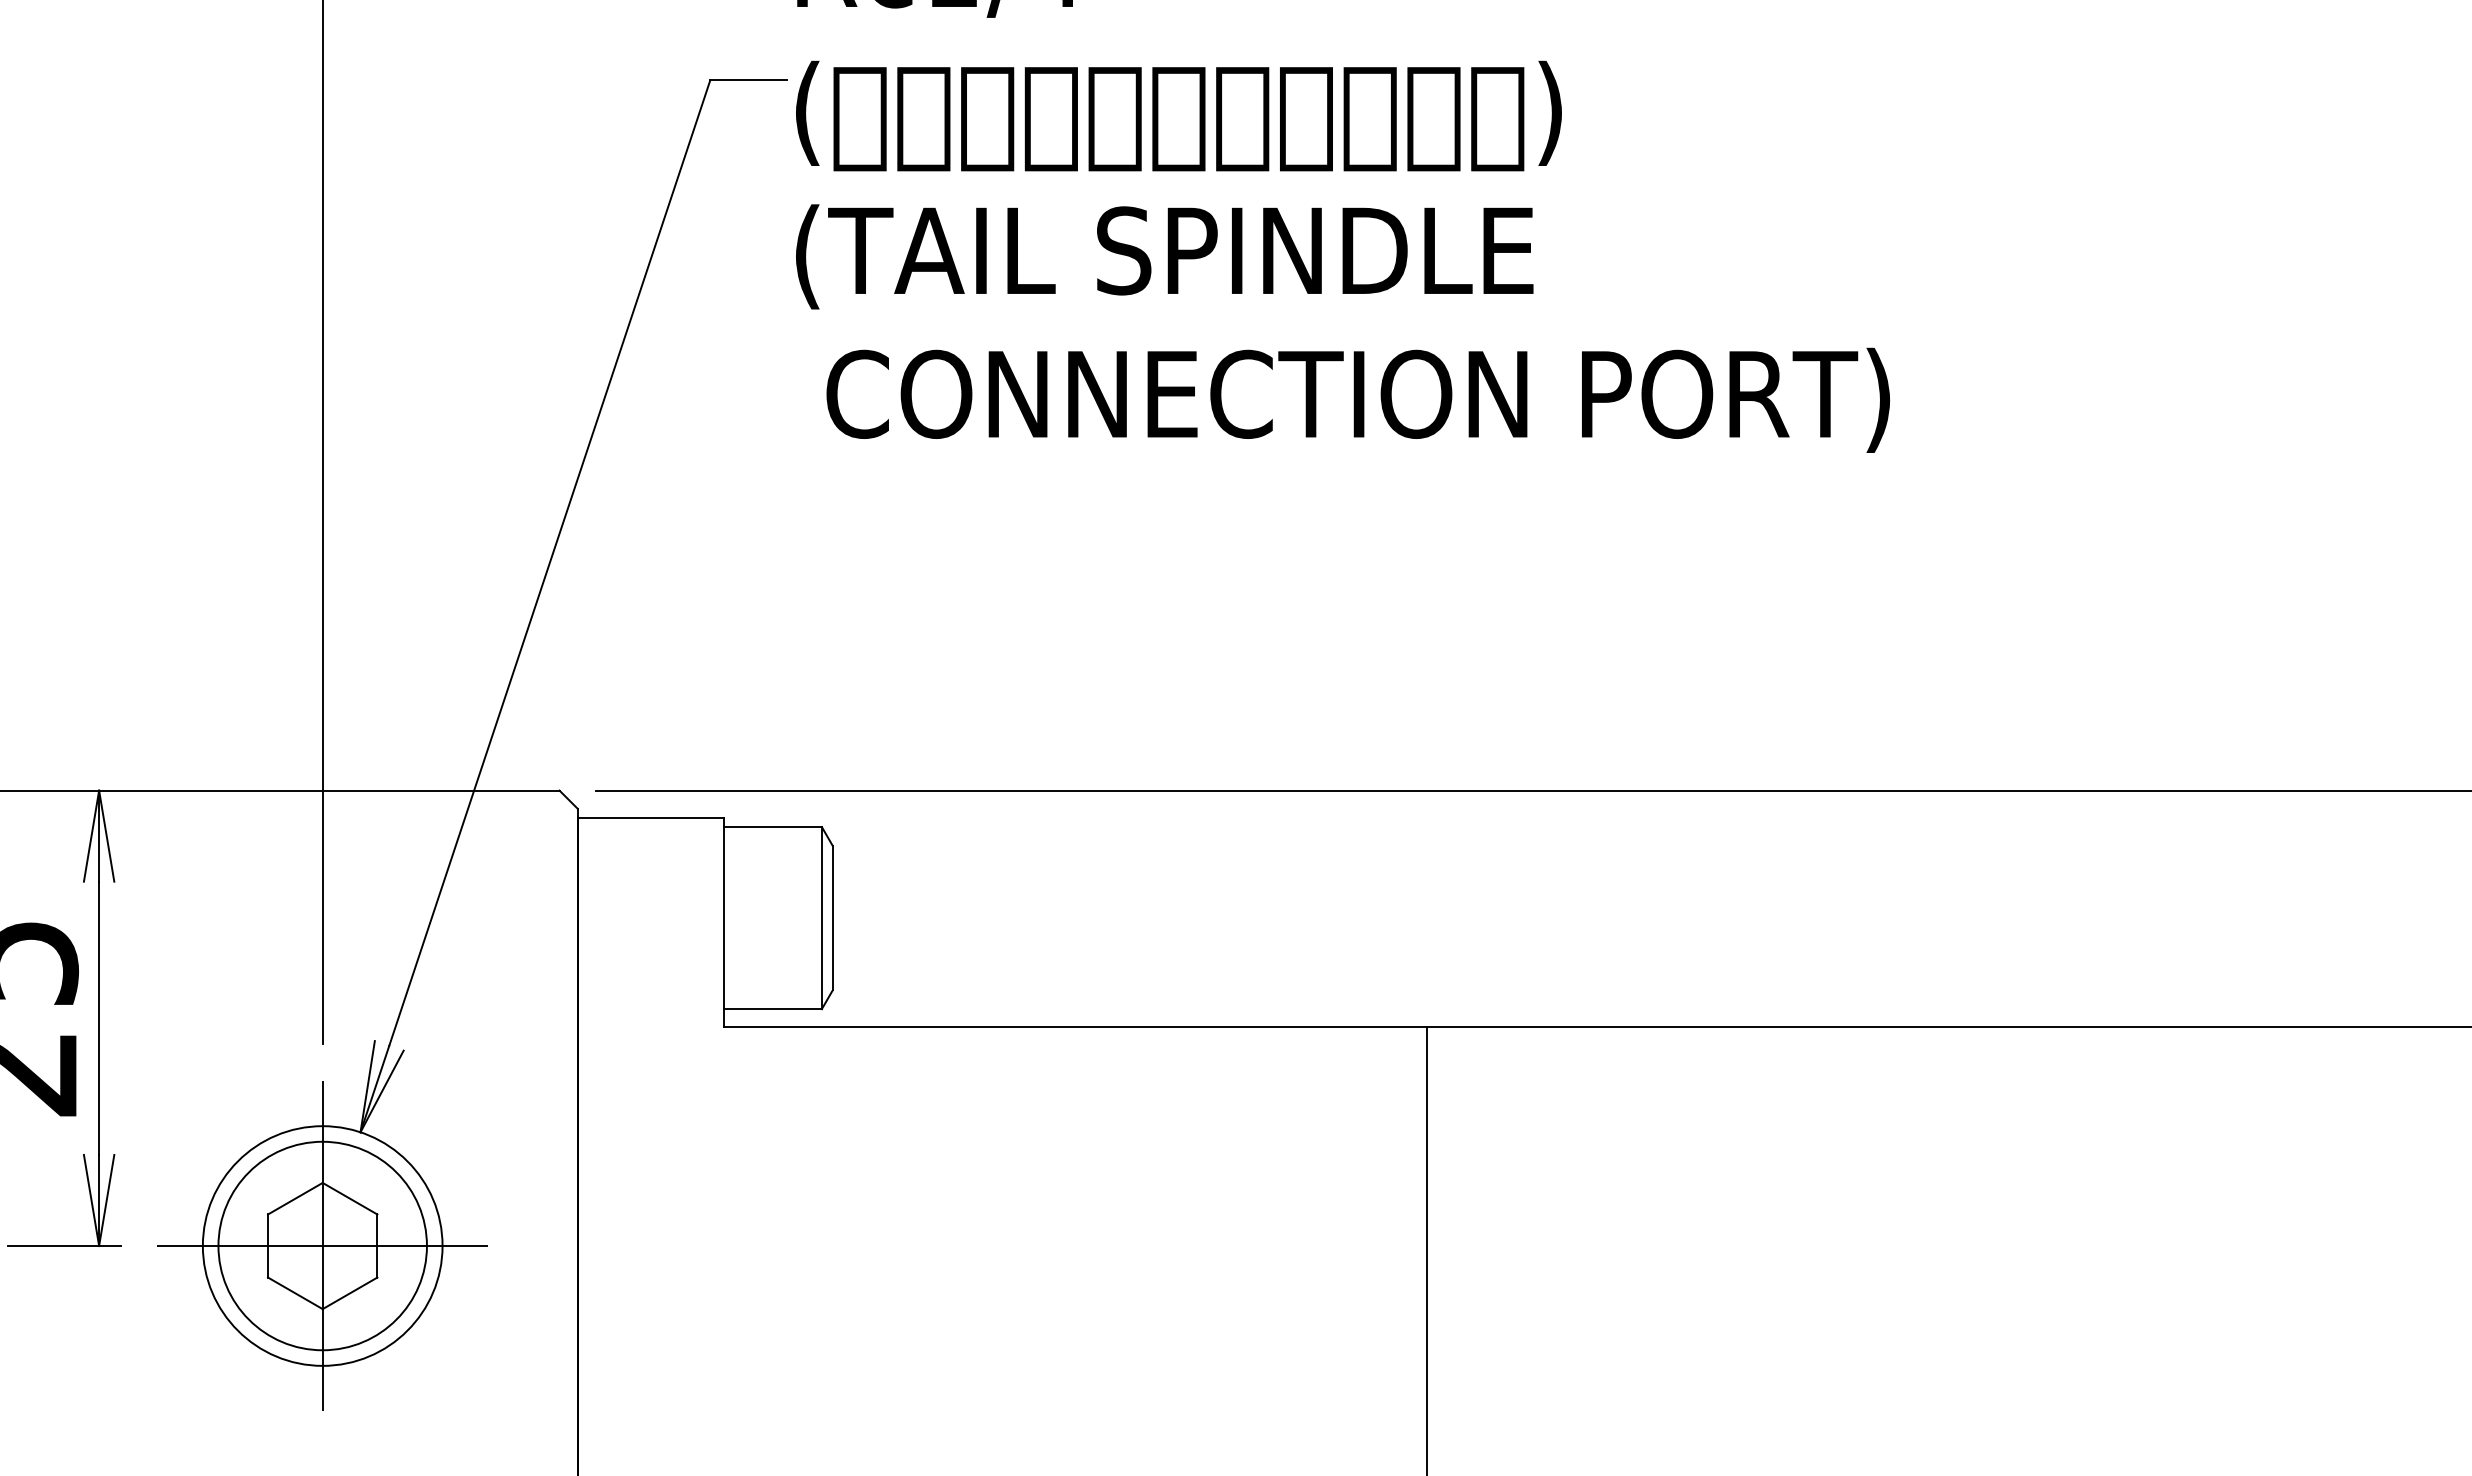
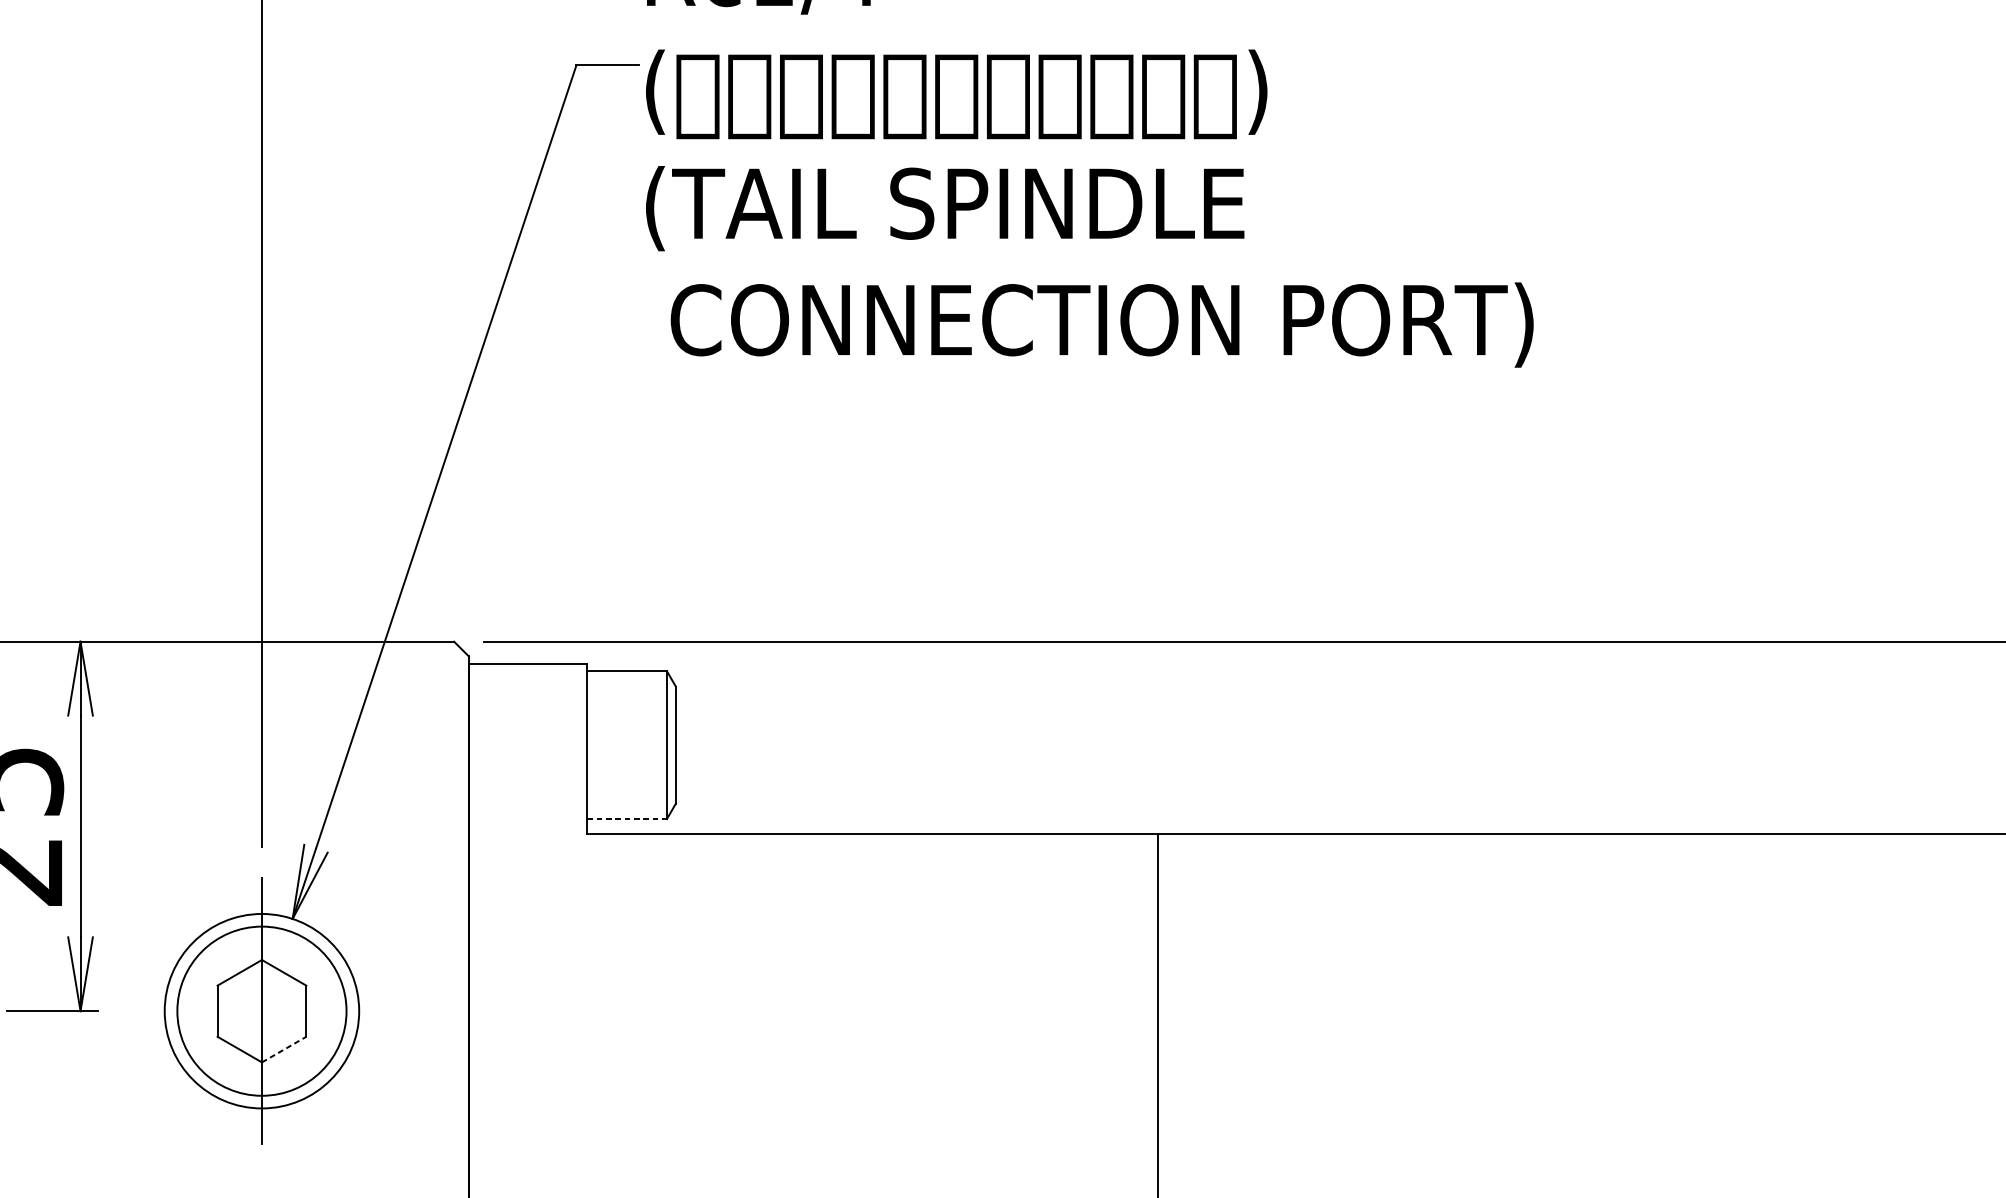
line: (773, 1009) -> (627, 819), solid -> dashed
line: (322, 1246) -> (261, 1011), removed
line: (350, 1293) -> (284, 1049), solid -> dashed

